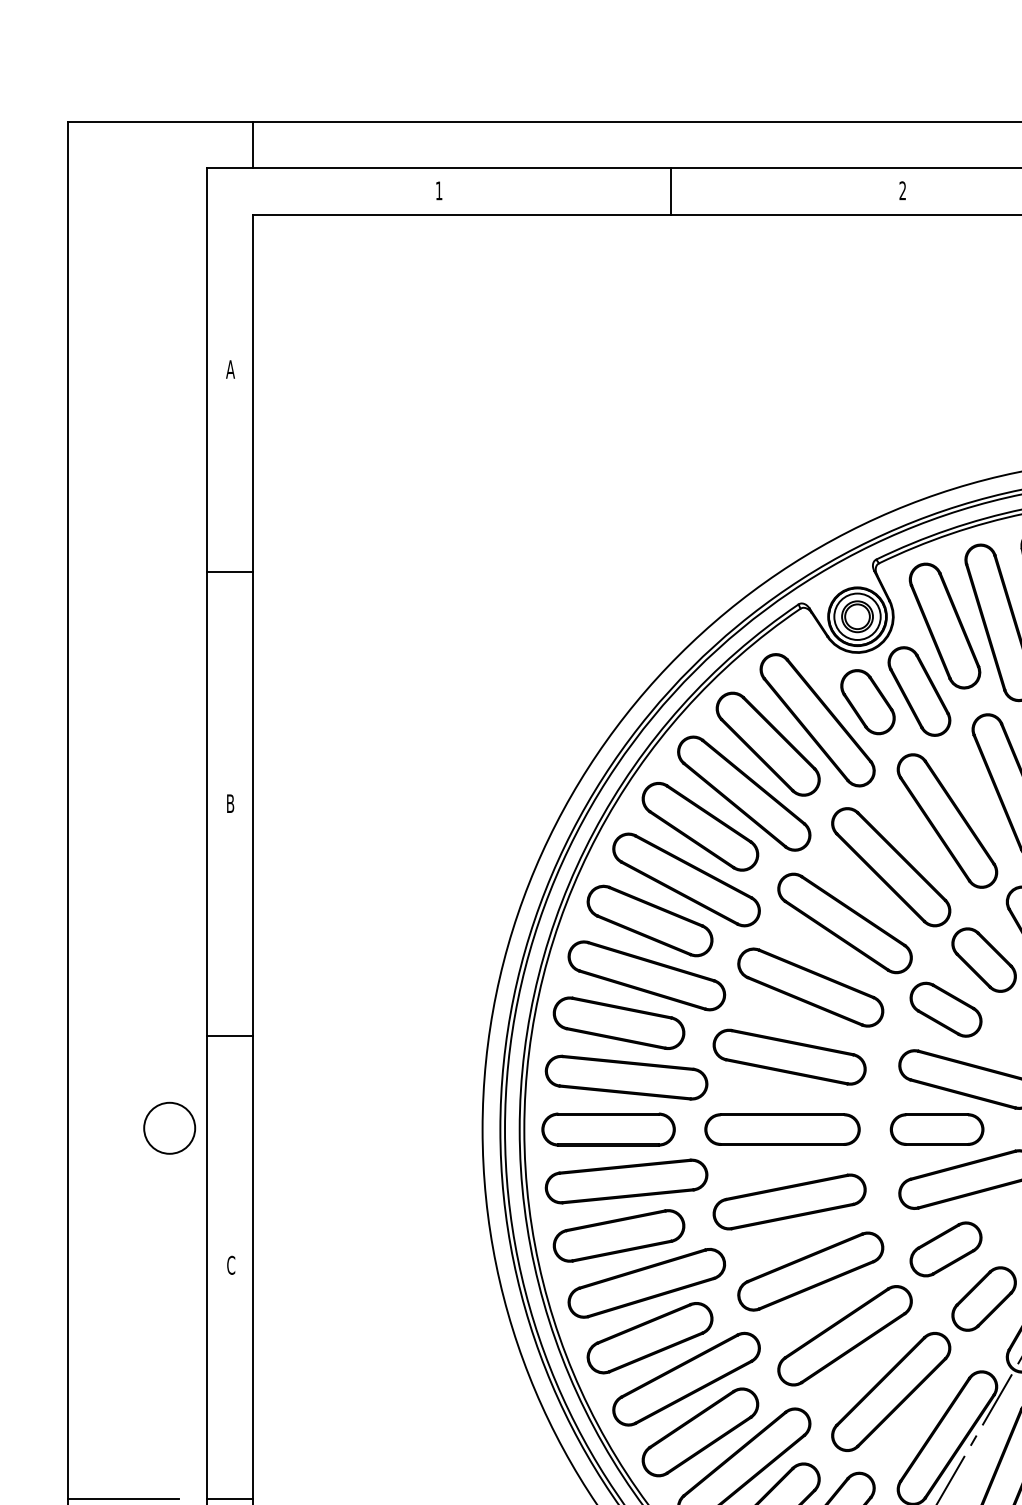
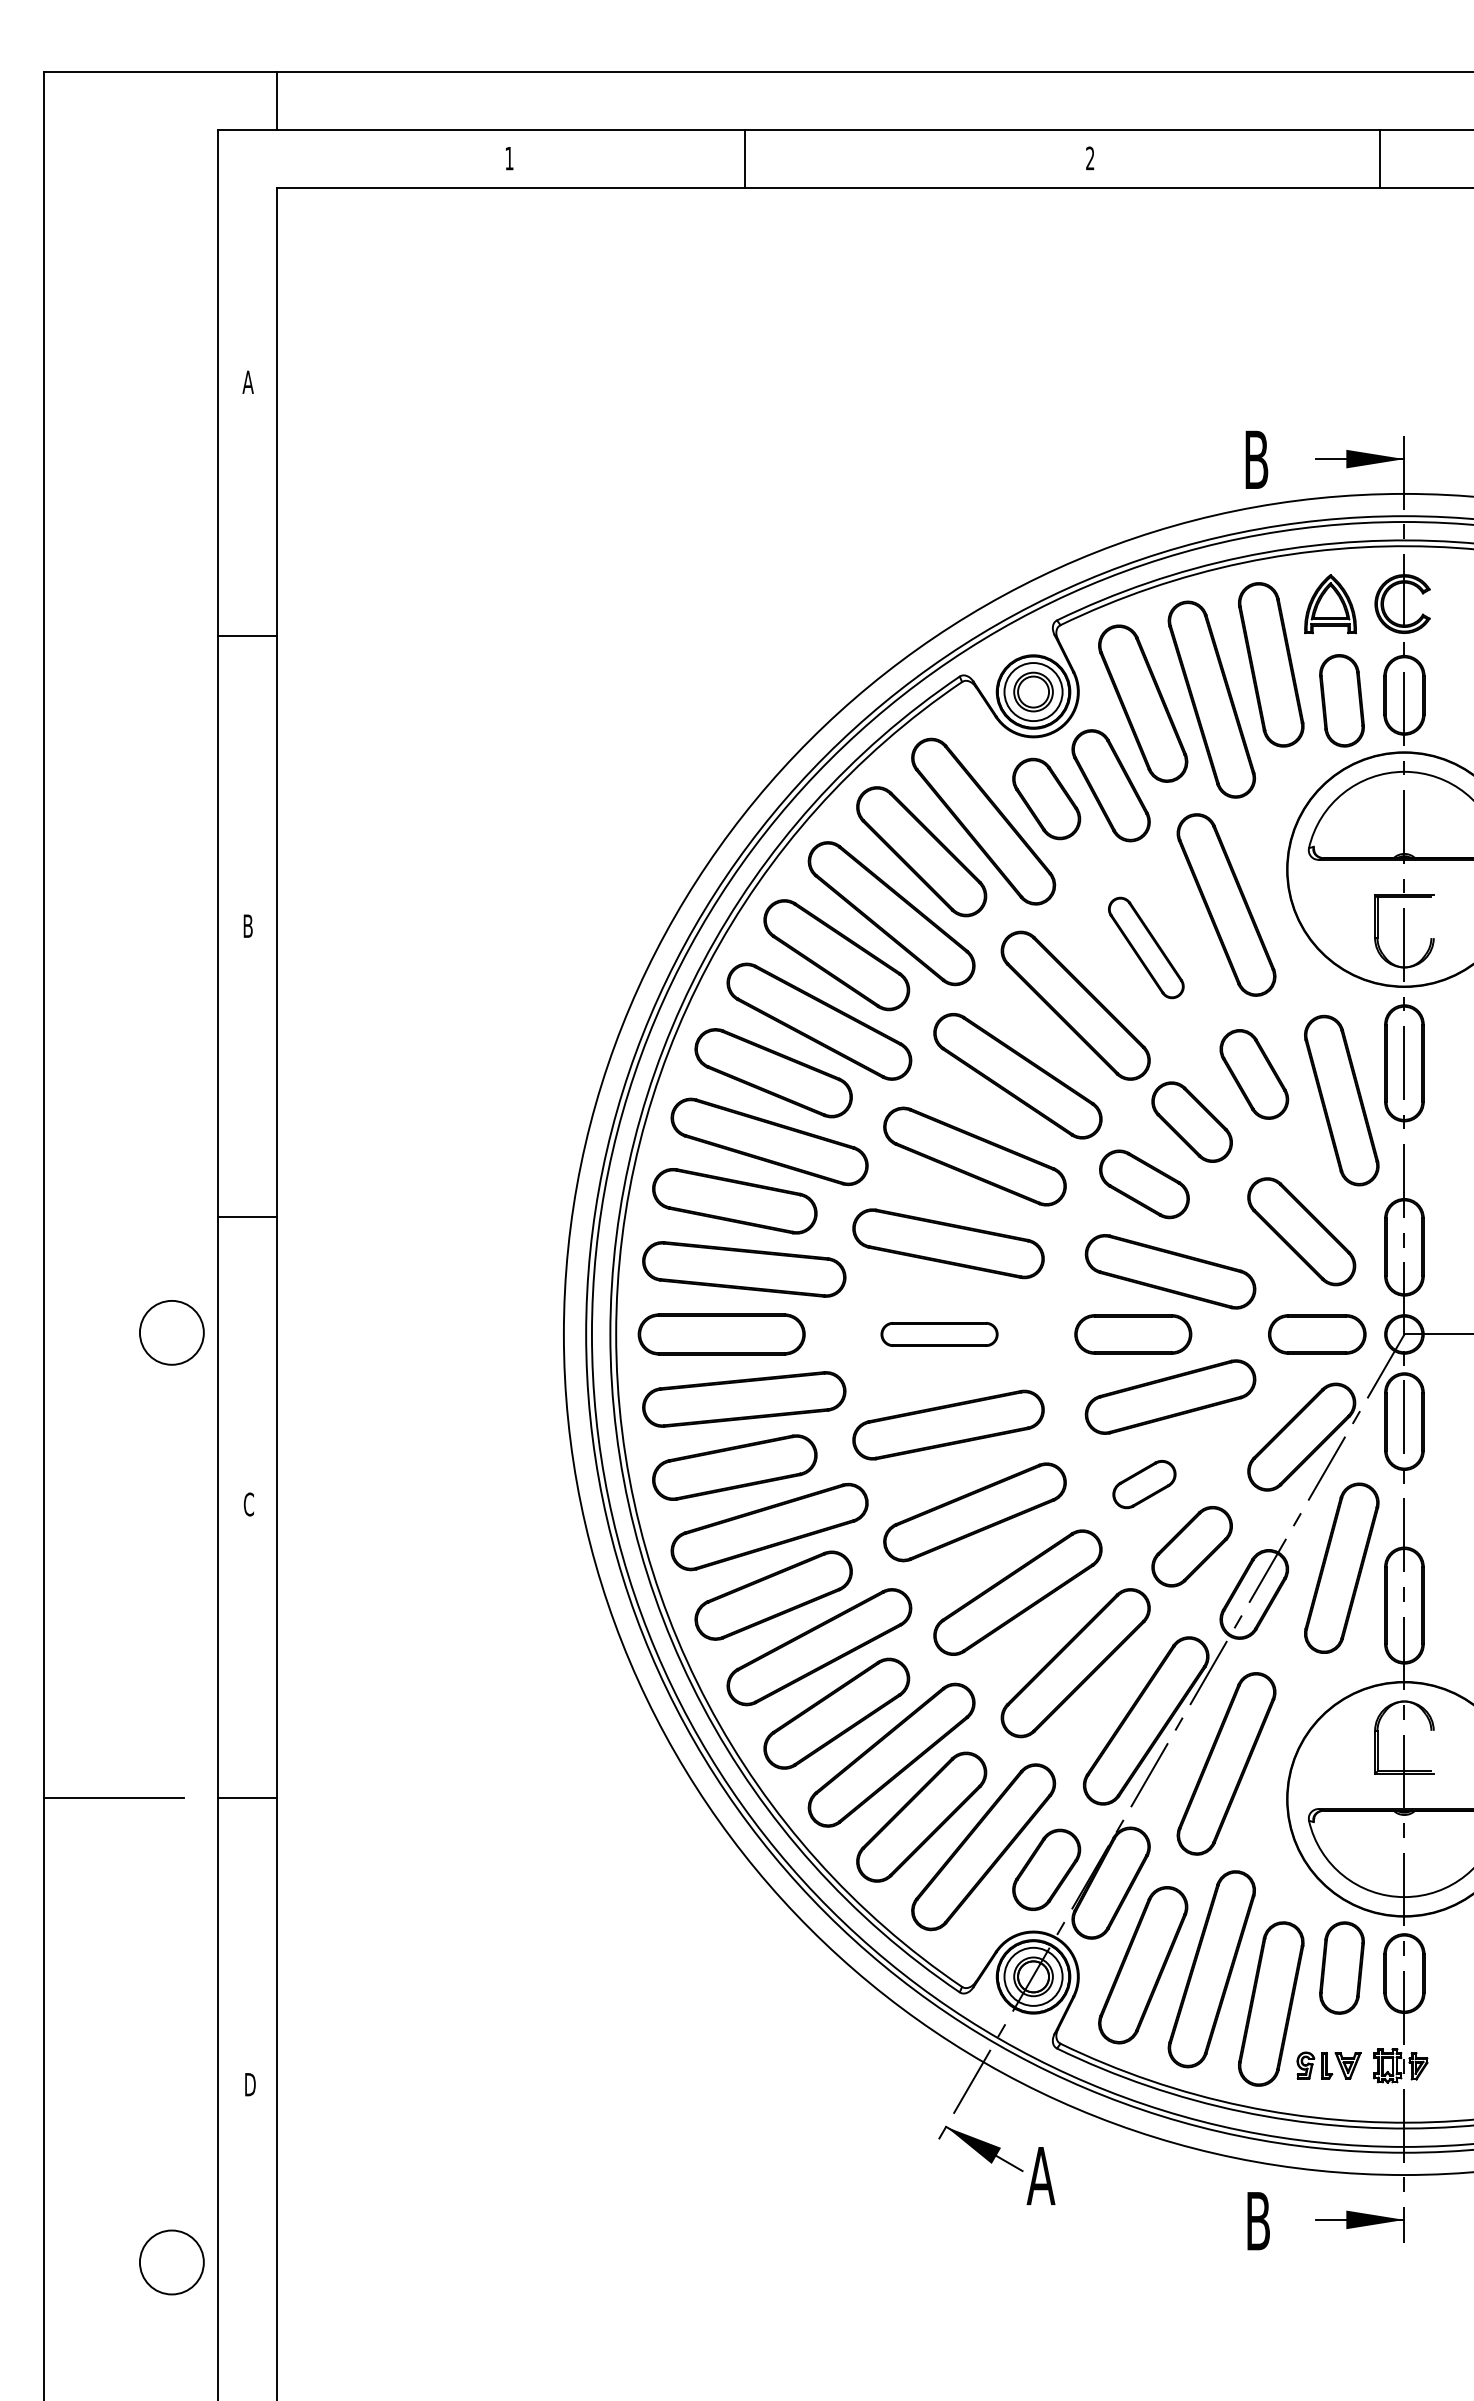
line: (670, 191) -> (745, 159), moved
part: (947, 820) -> (1146, 947), size x0.6
part: (782, 1129) -> (939, 1334), size x0.6
part: (946, 1249) -> (1144, 1484), size x0.7

